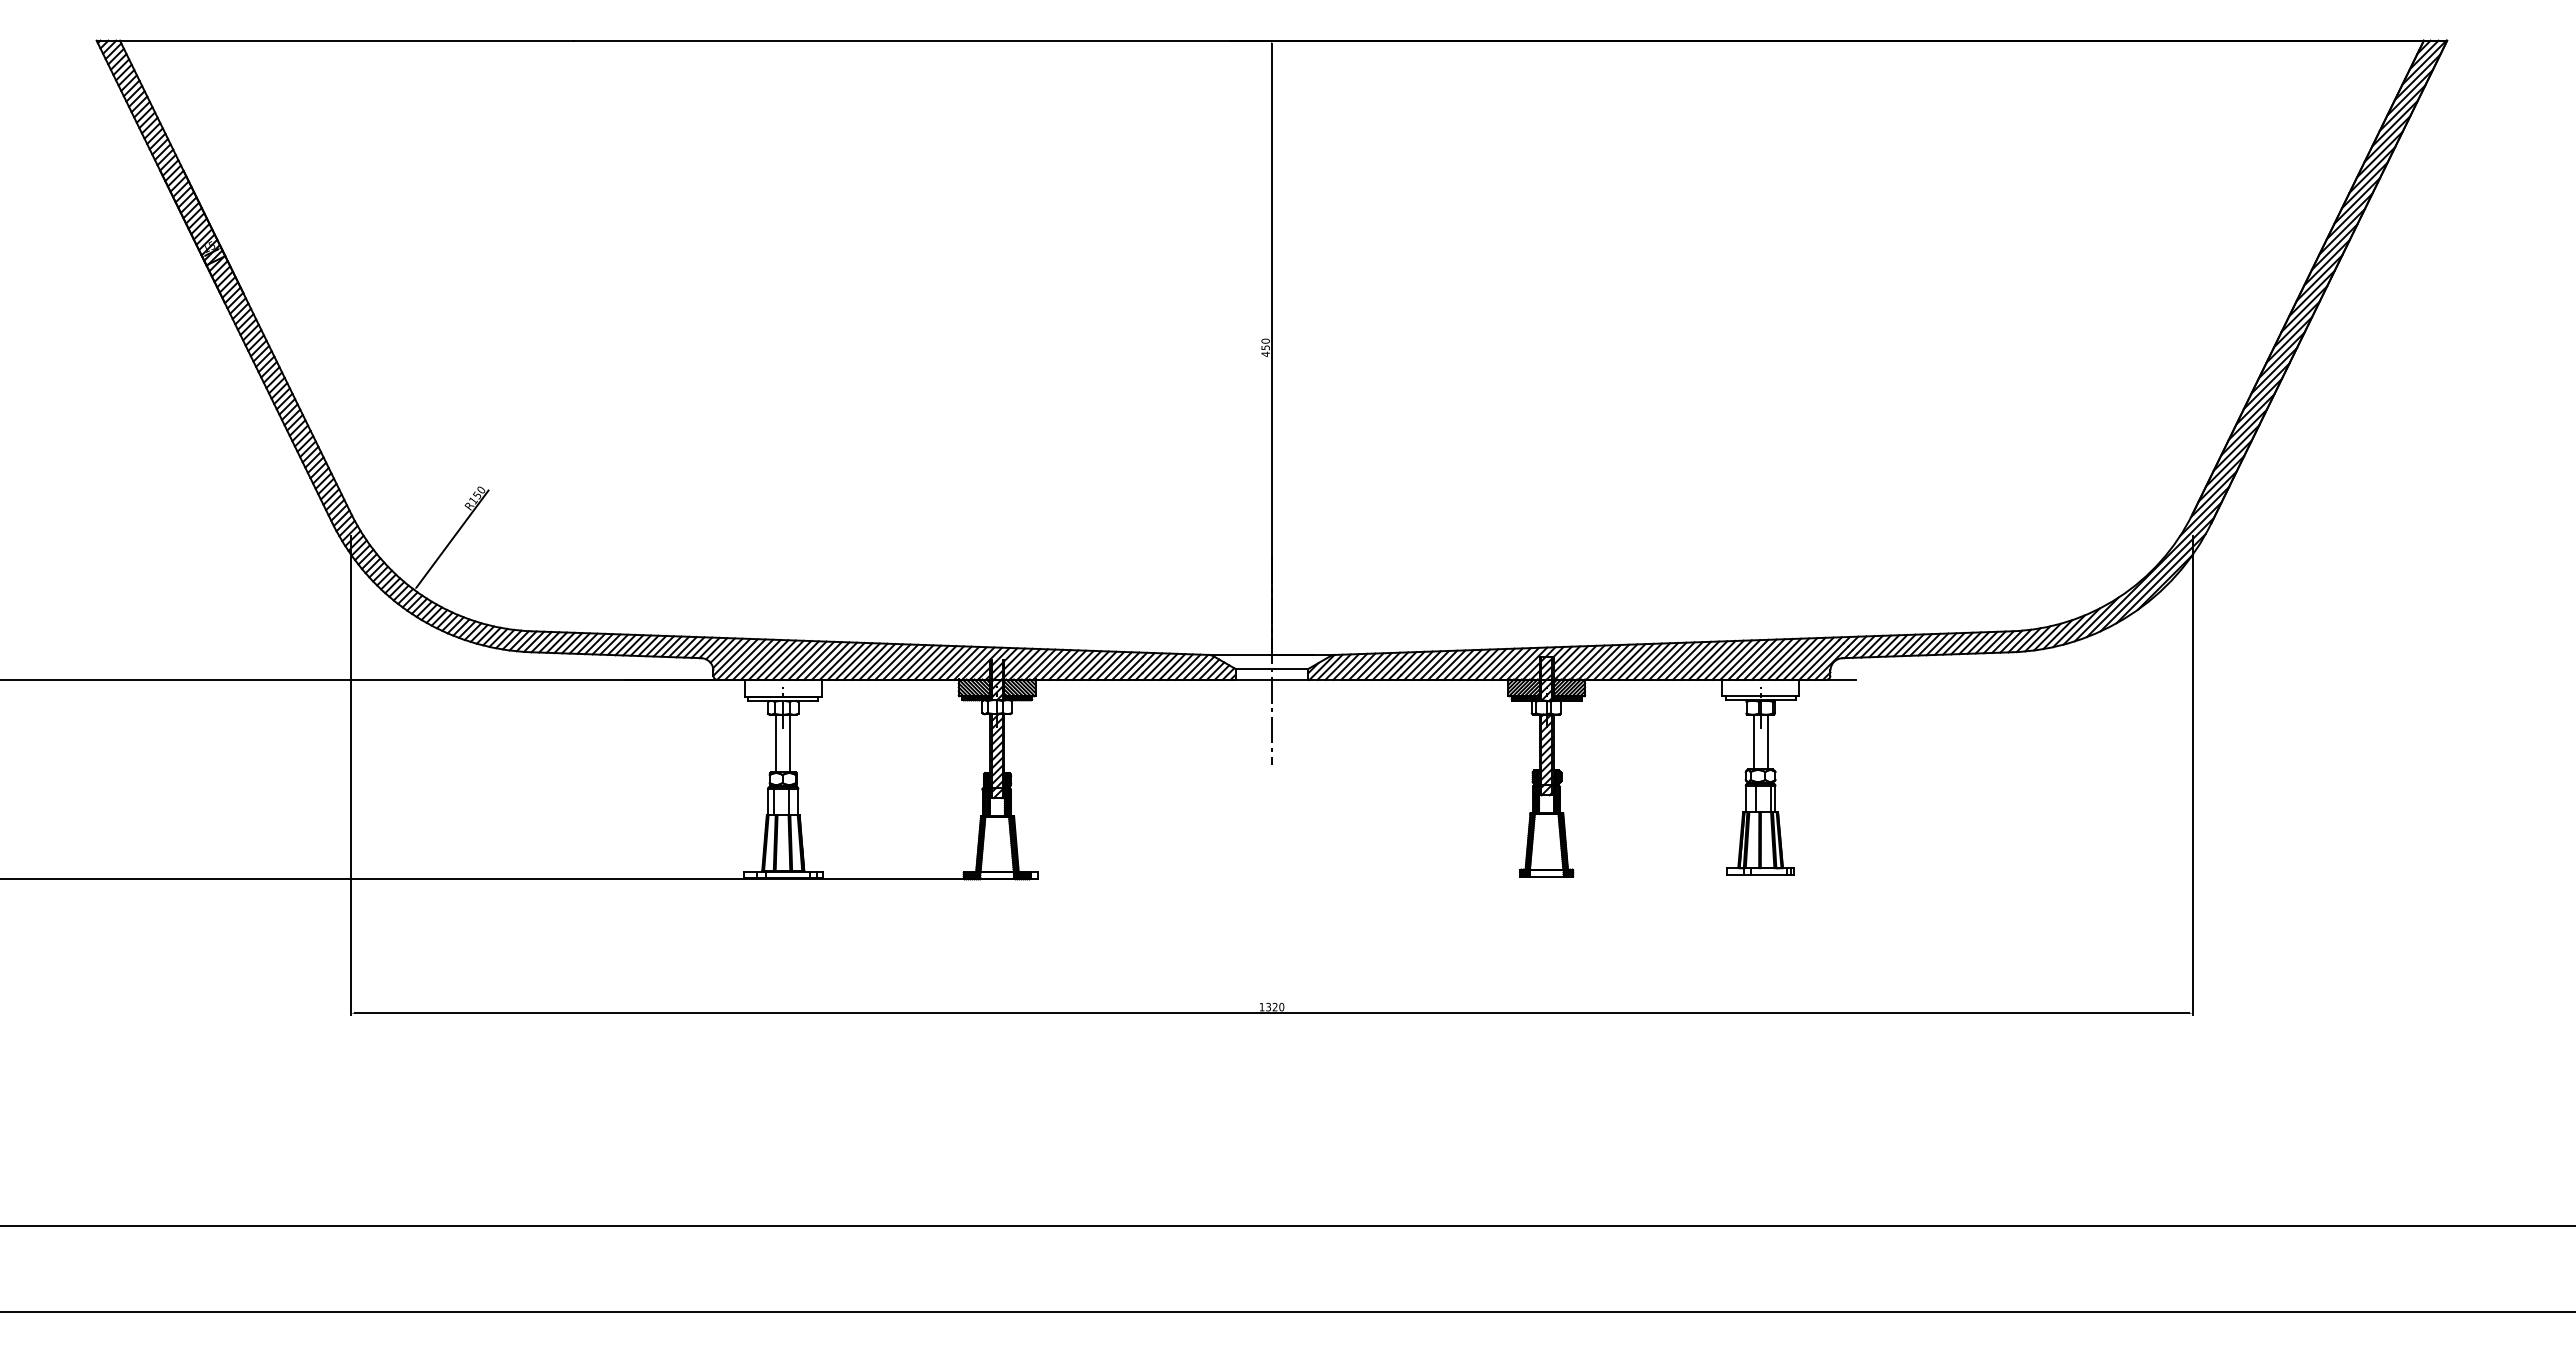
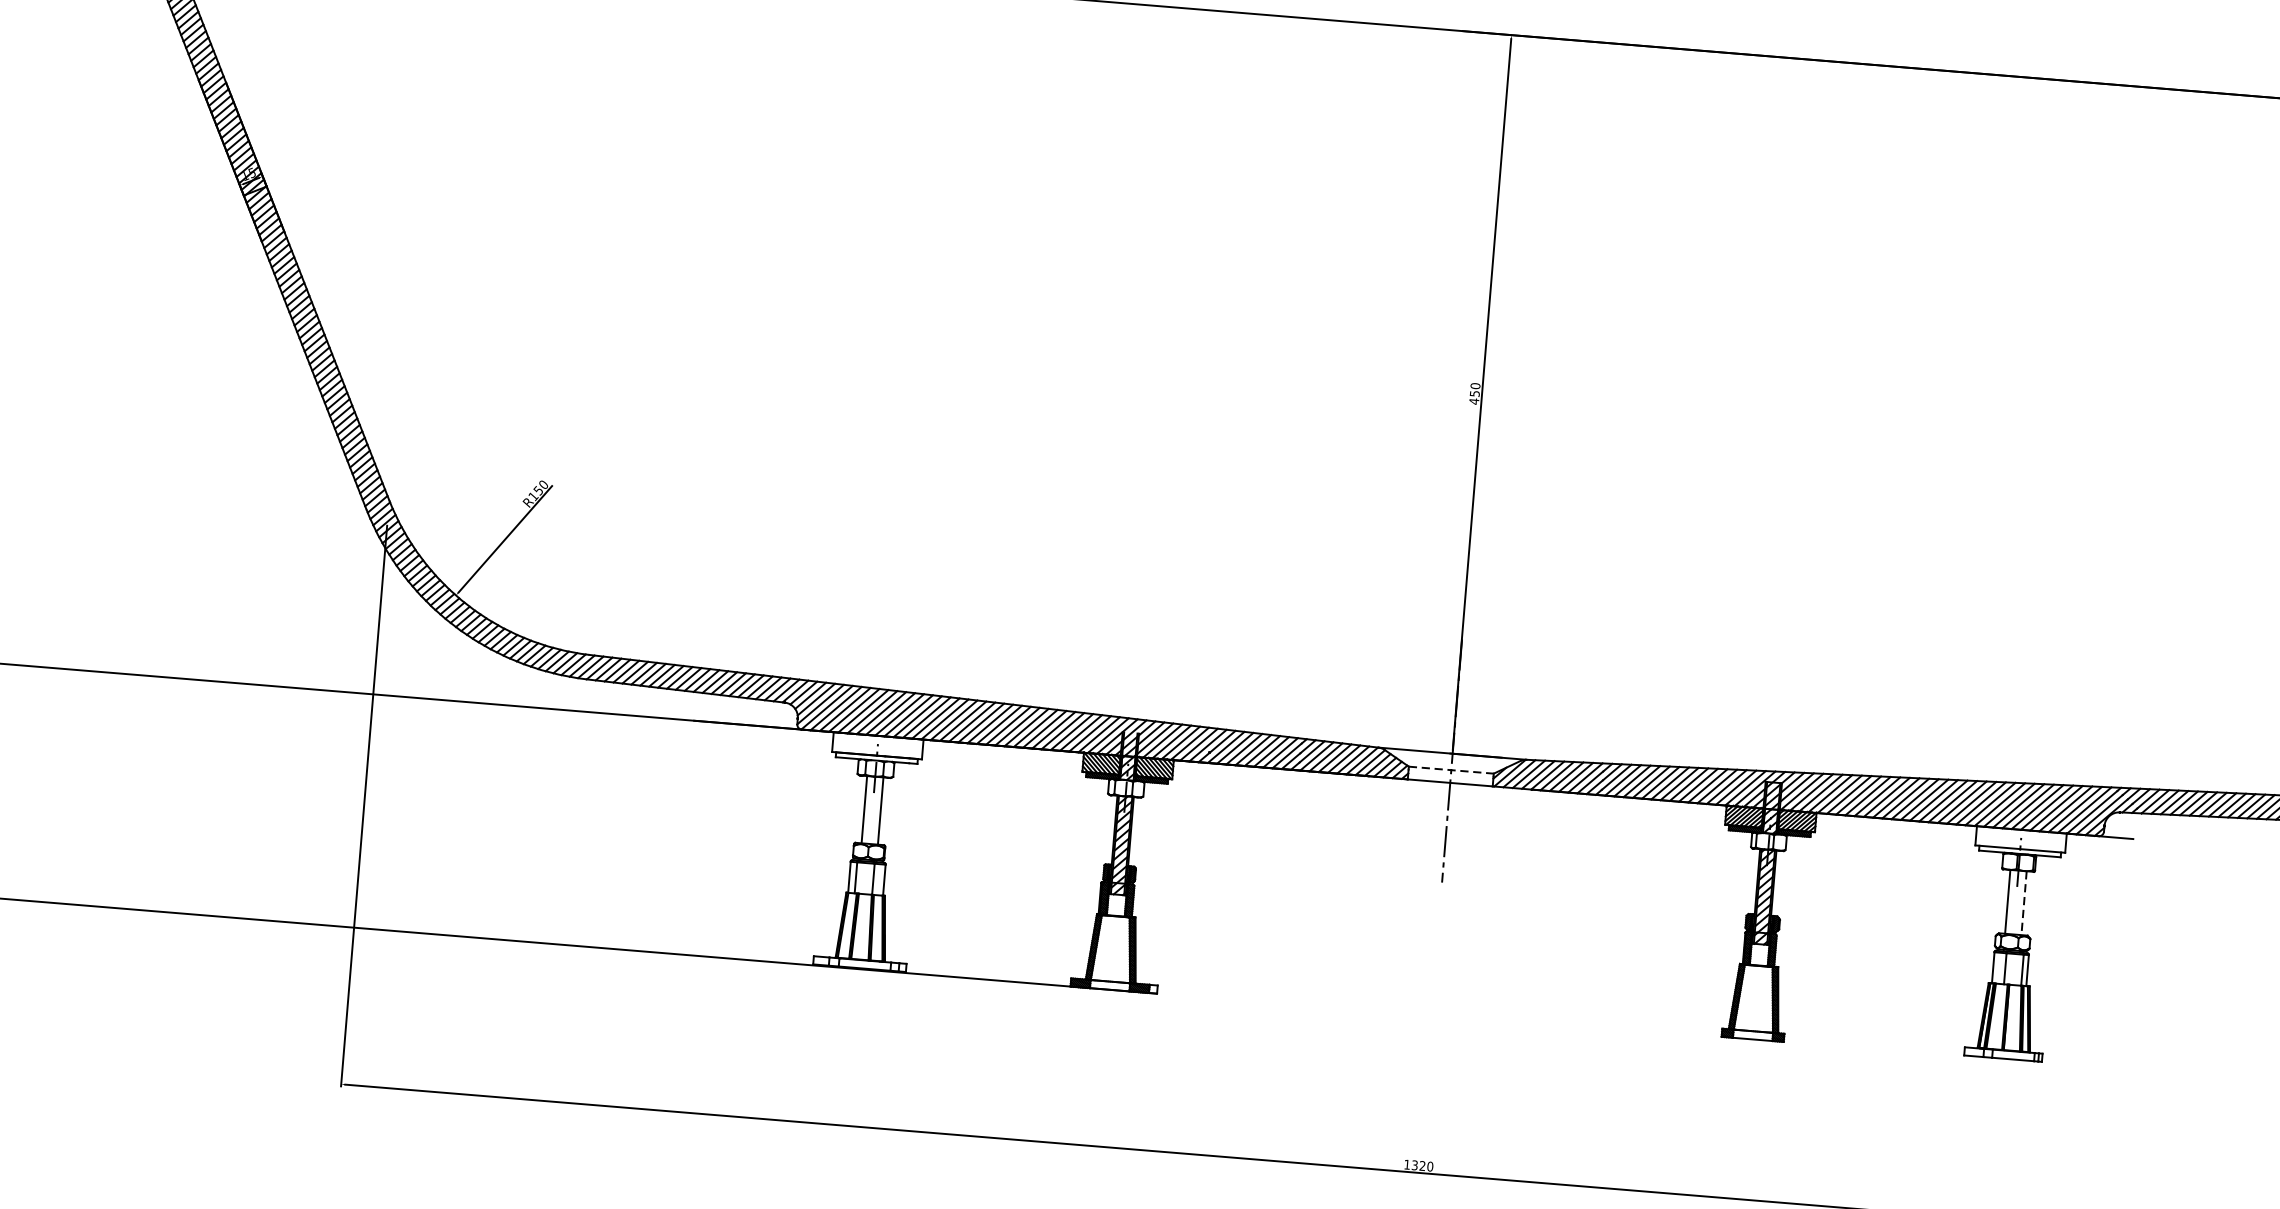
line: (1272, 669) -> (1451, 770), solid -> dashed
line: (1767, 742) -> (2023, 903), solid -> dashed

